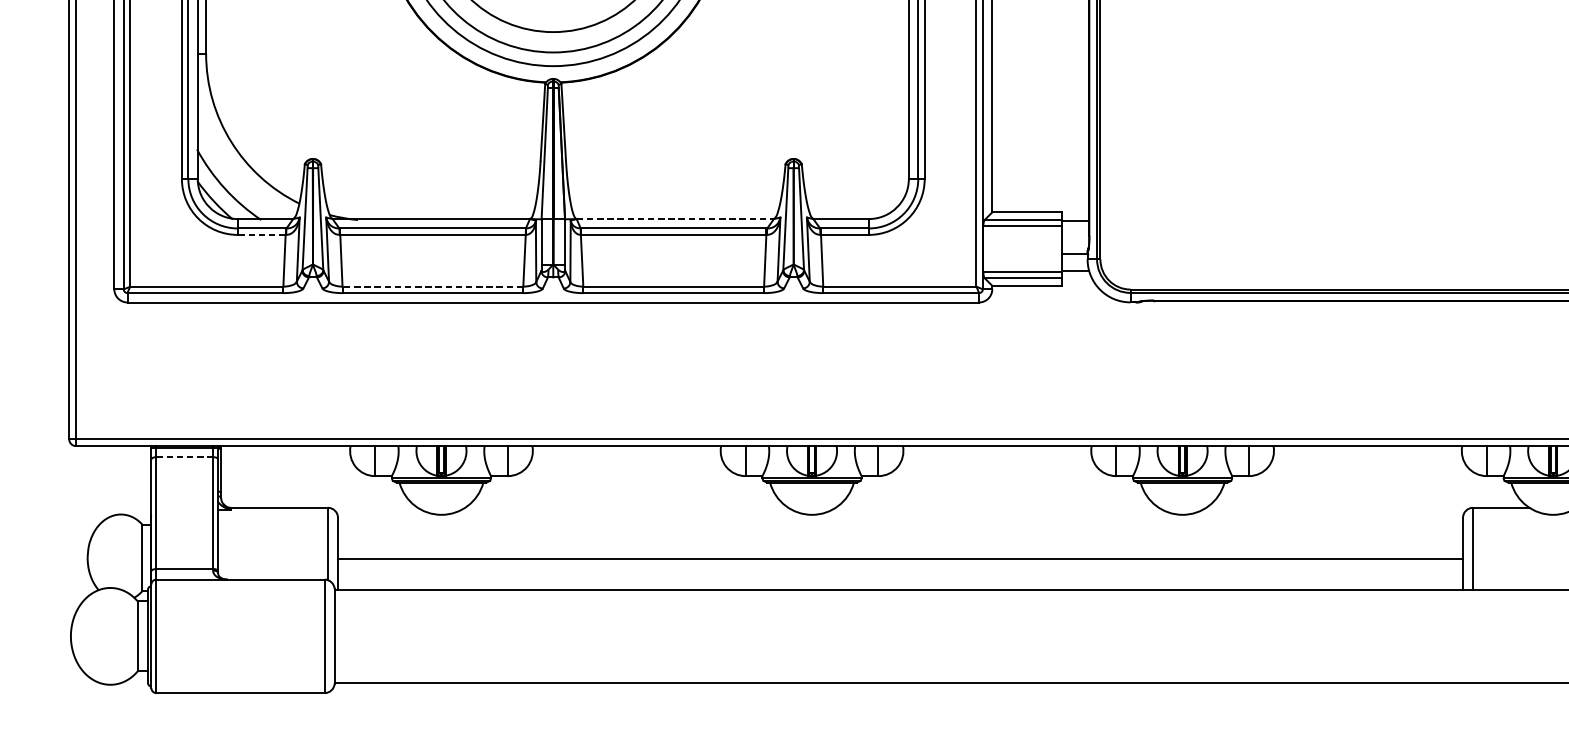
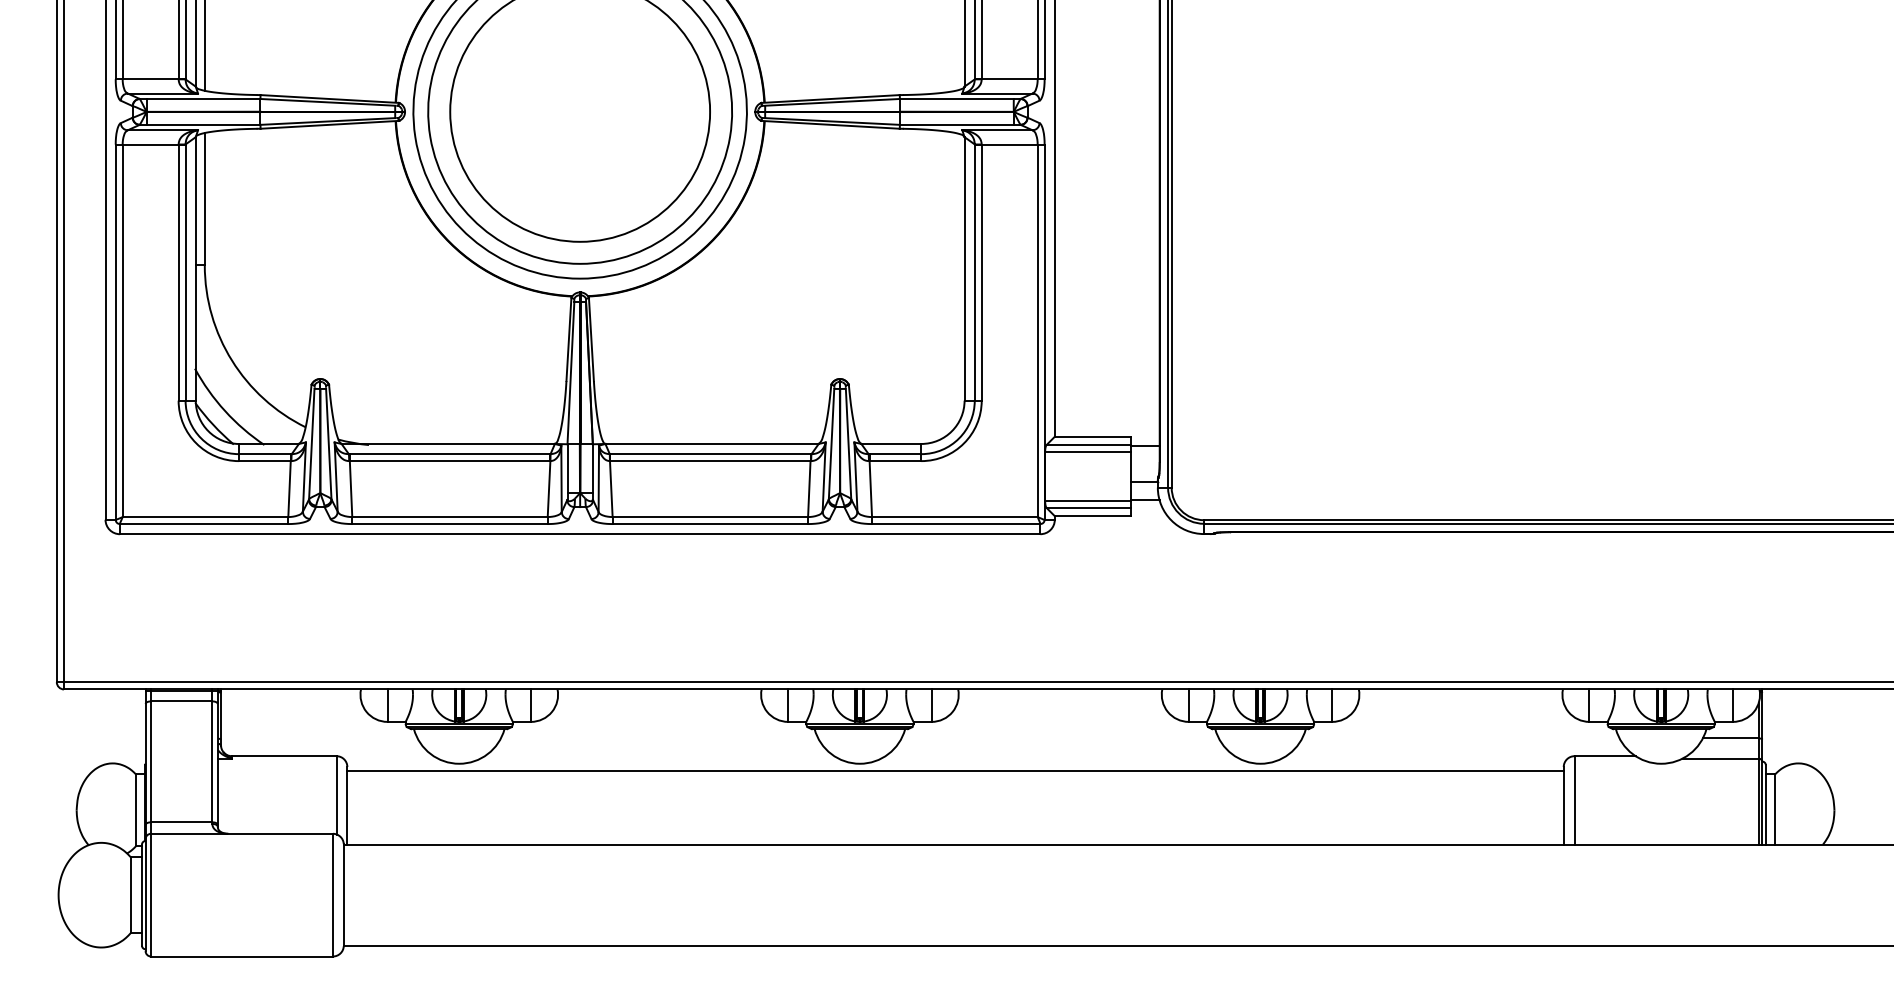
line: (675, 218) -> (712, 443), dashed -> solid
line: (261, 235) -> (264, 461), dashed -> solid
line: (433, 287) -> (450, 517), dashed -> solid
line: (184, 457) -> (181, 701), dashed -> solid
line: (900, 558) -> (955, 770), moved

